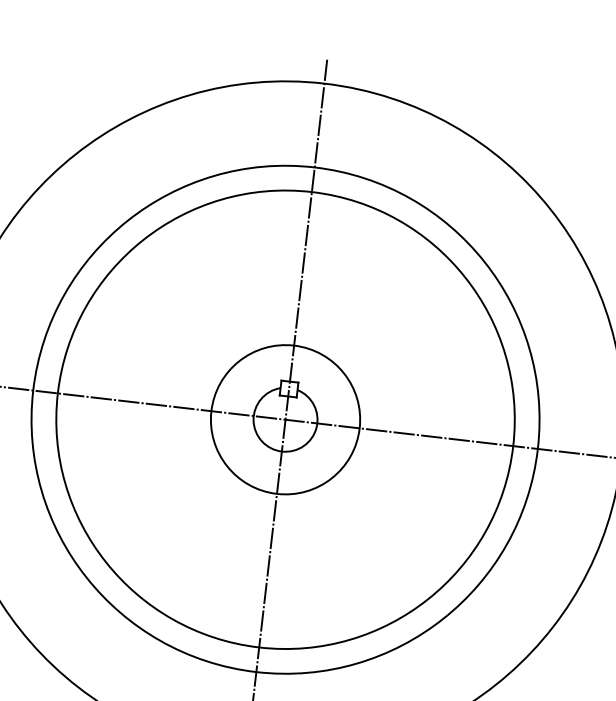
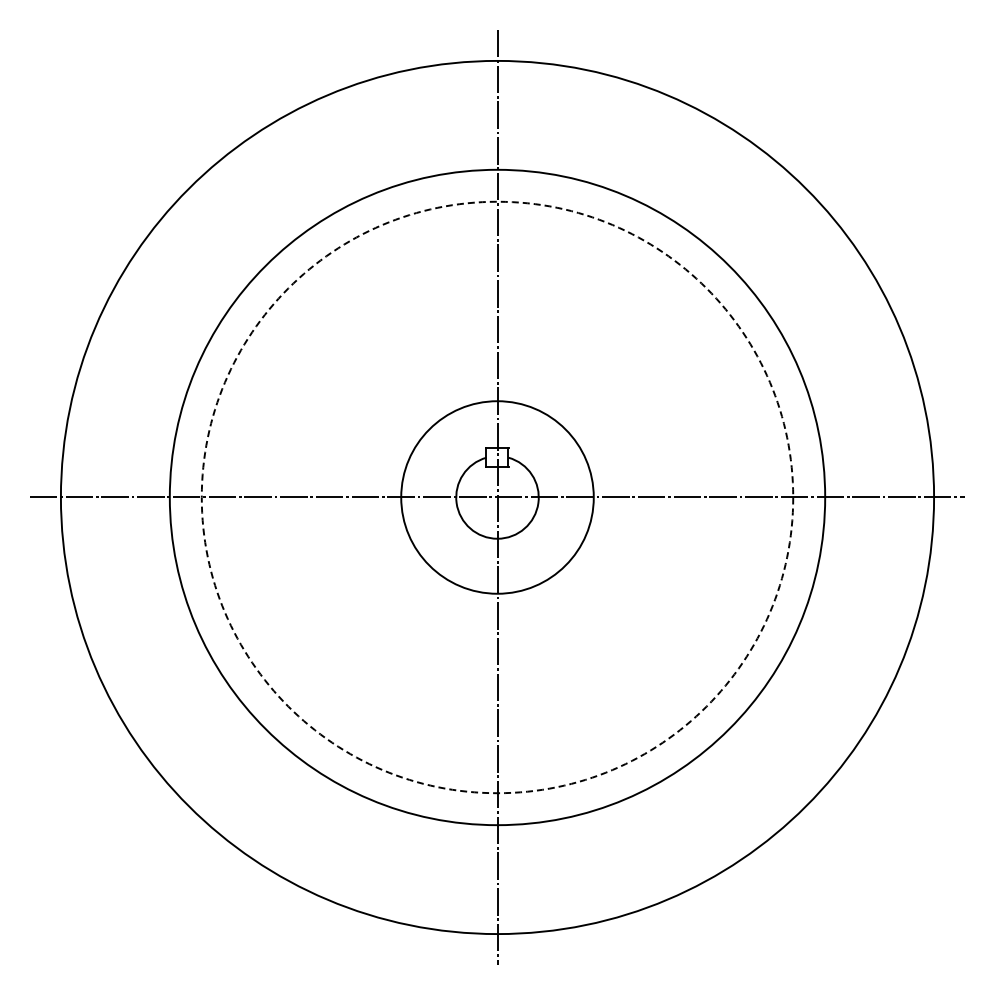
circle: (285, 419) -> (497, 497), solid -> dashed

